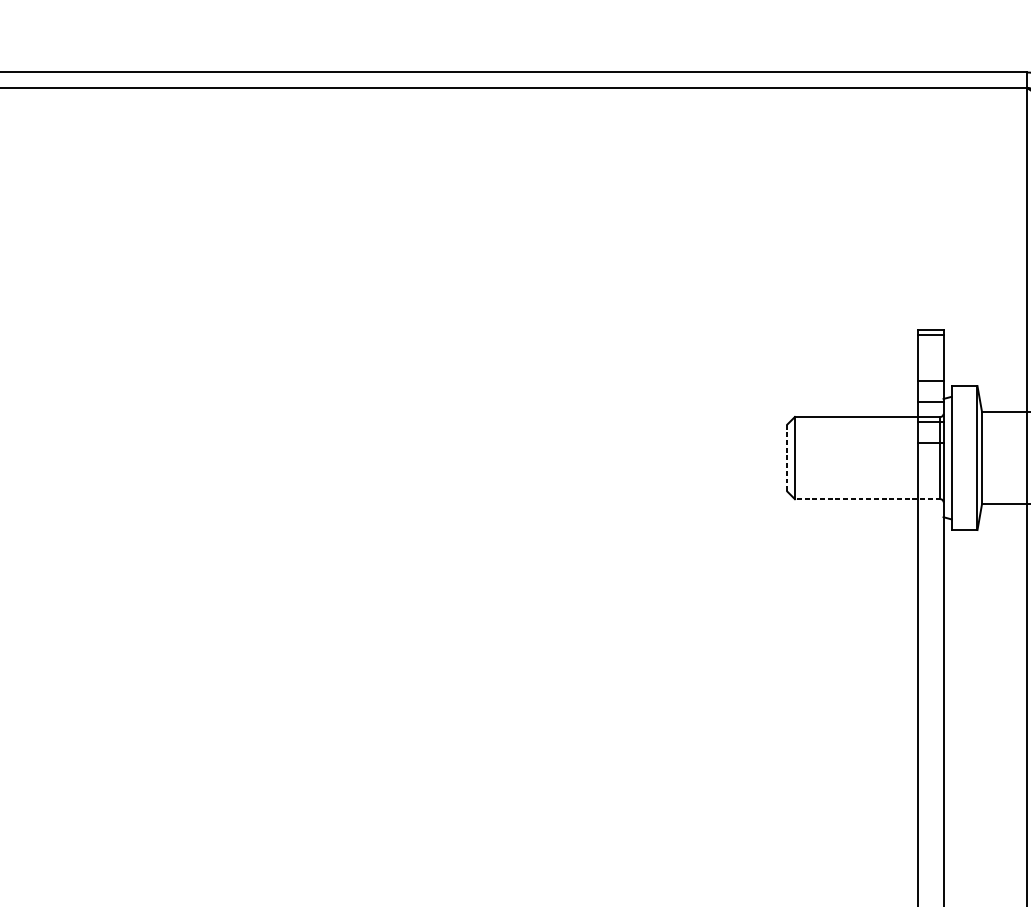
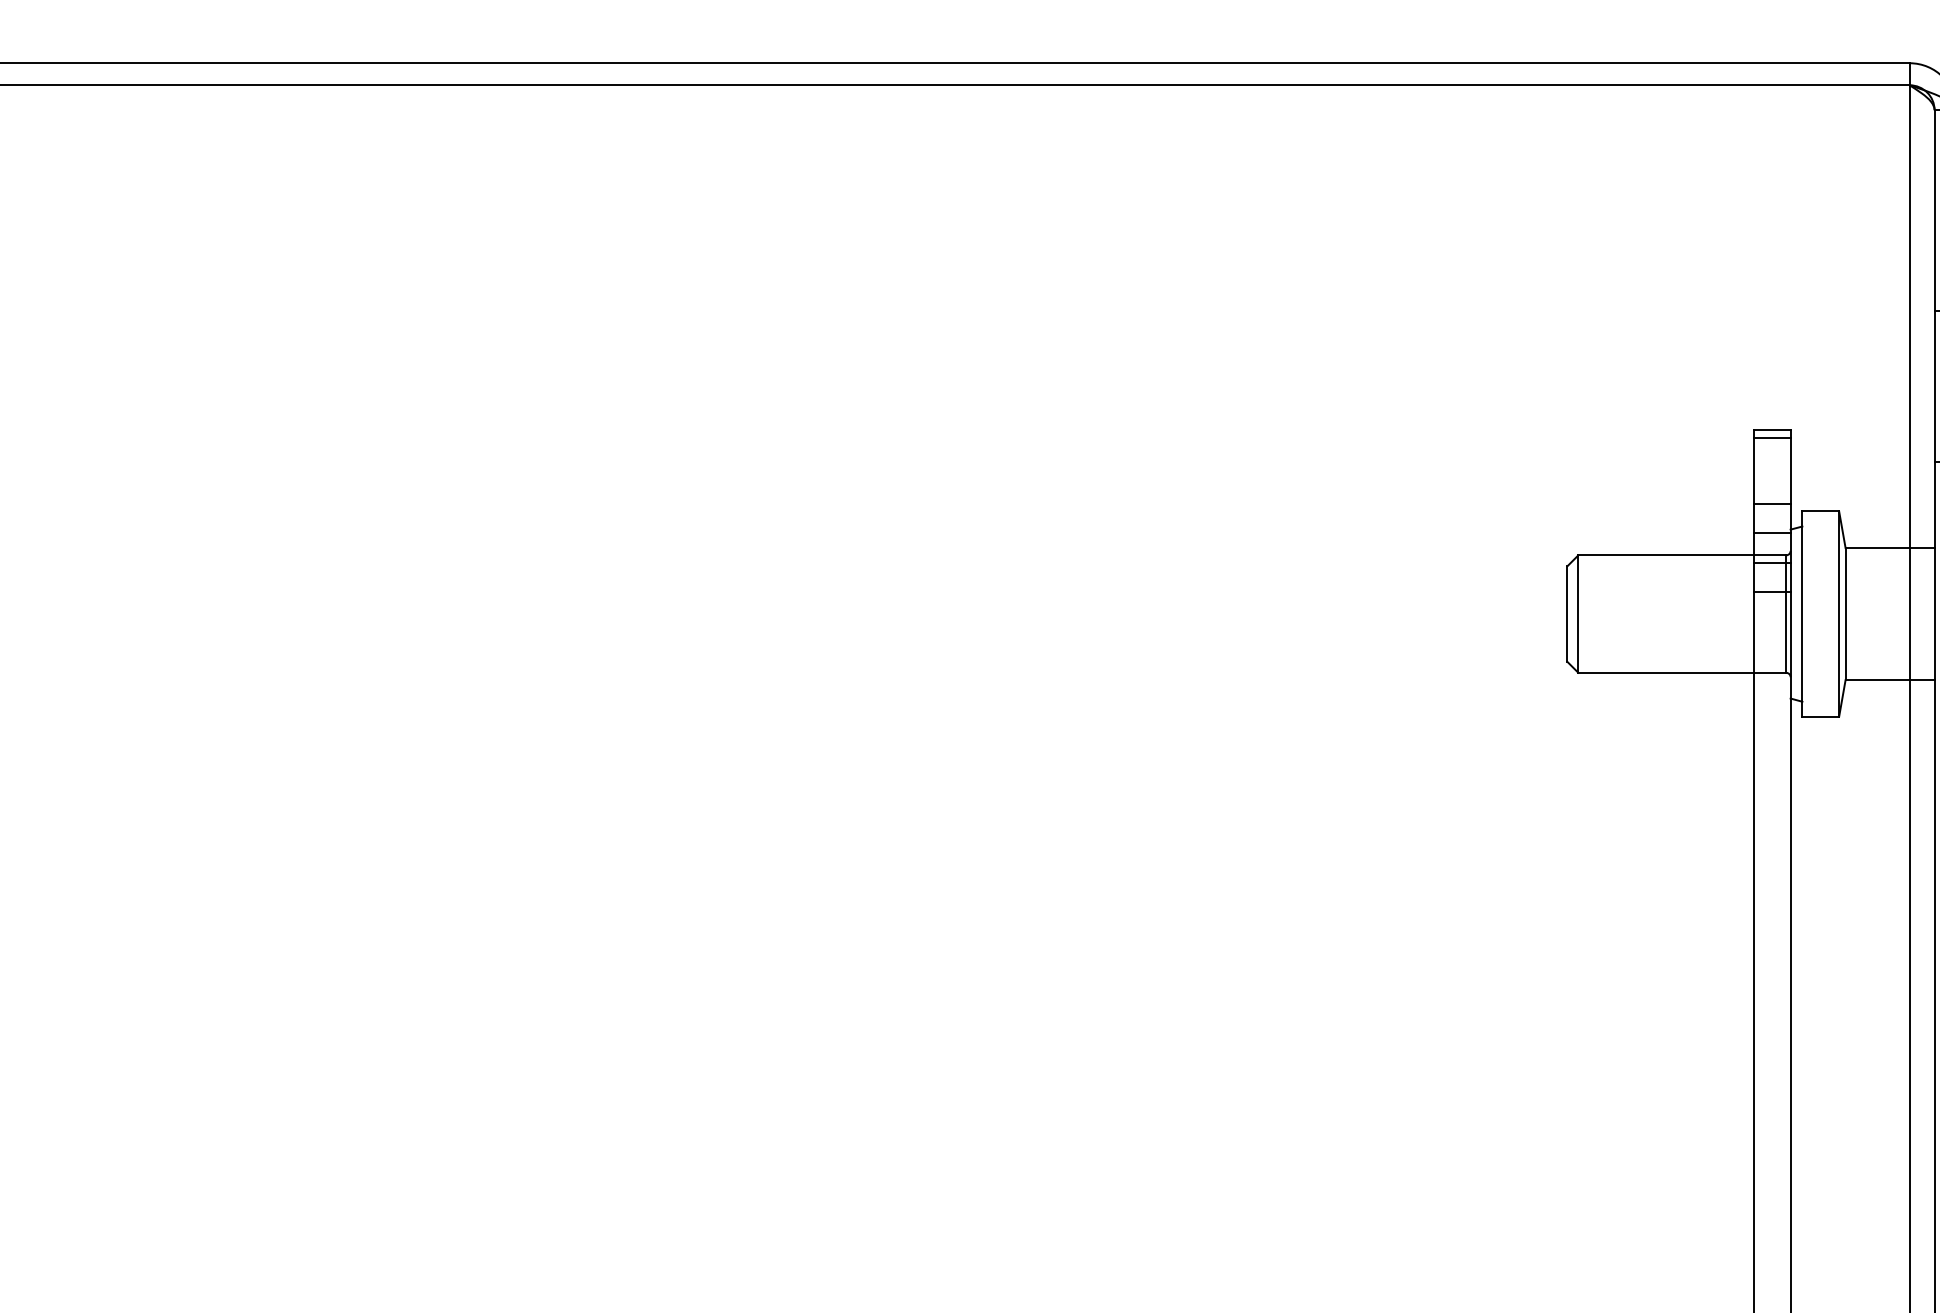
line: (787, 458) -> (1567, 614), dashed -> solid
line: (867, 498) -> (1682, 672), dashed -> solid

